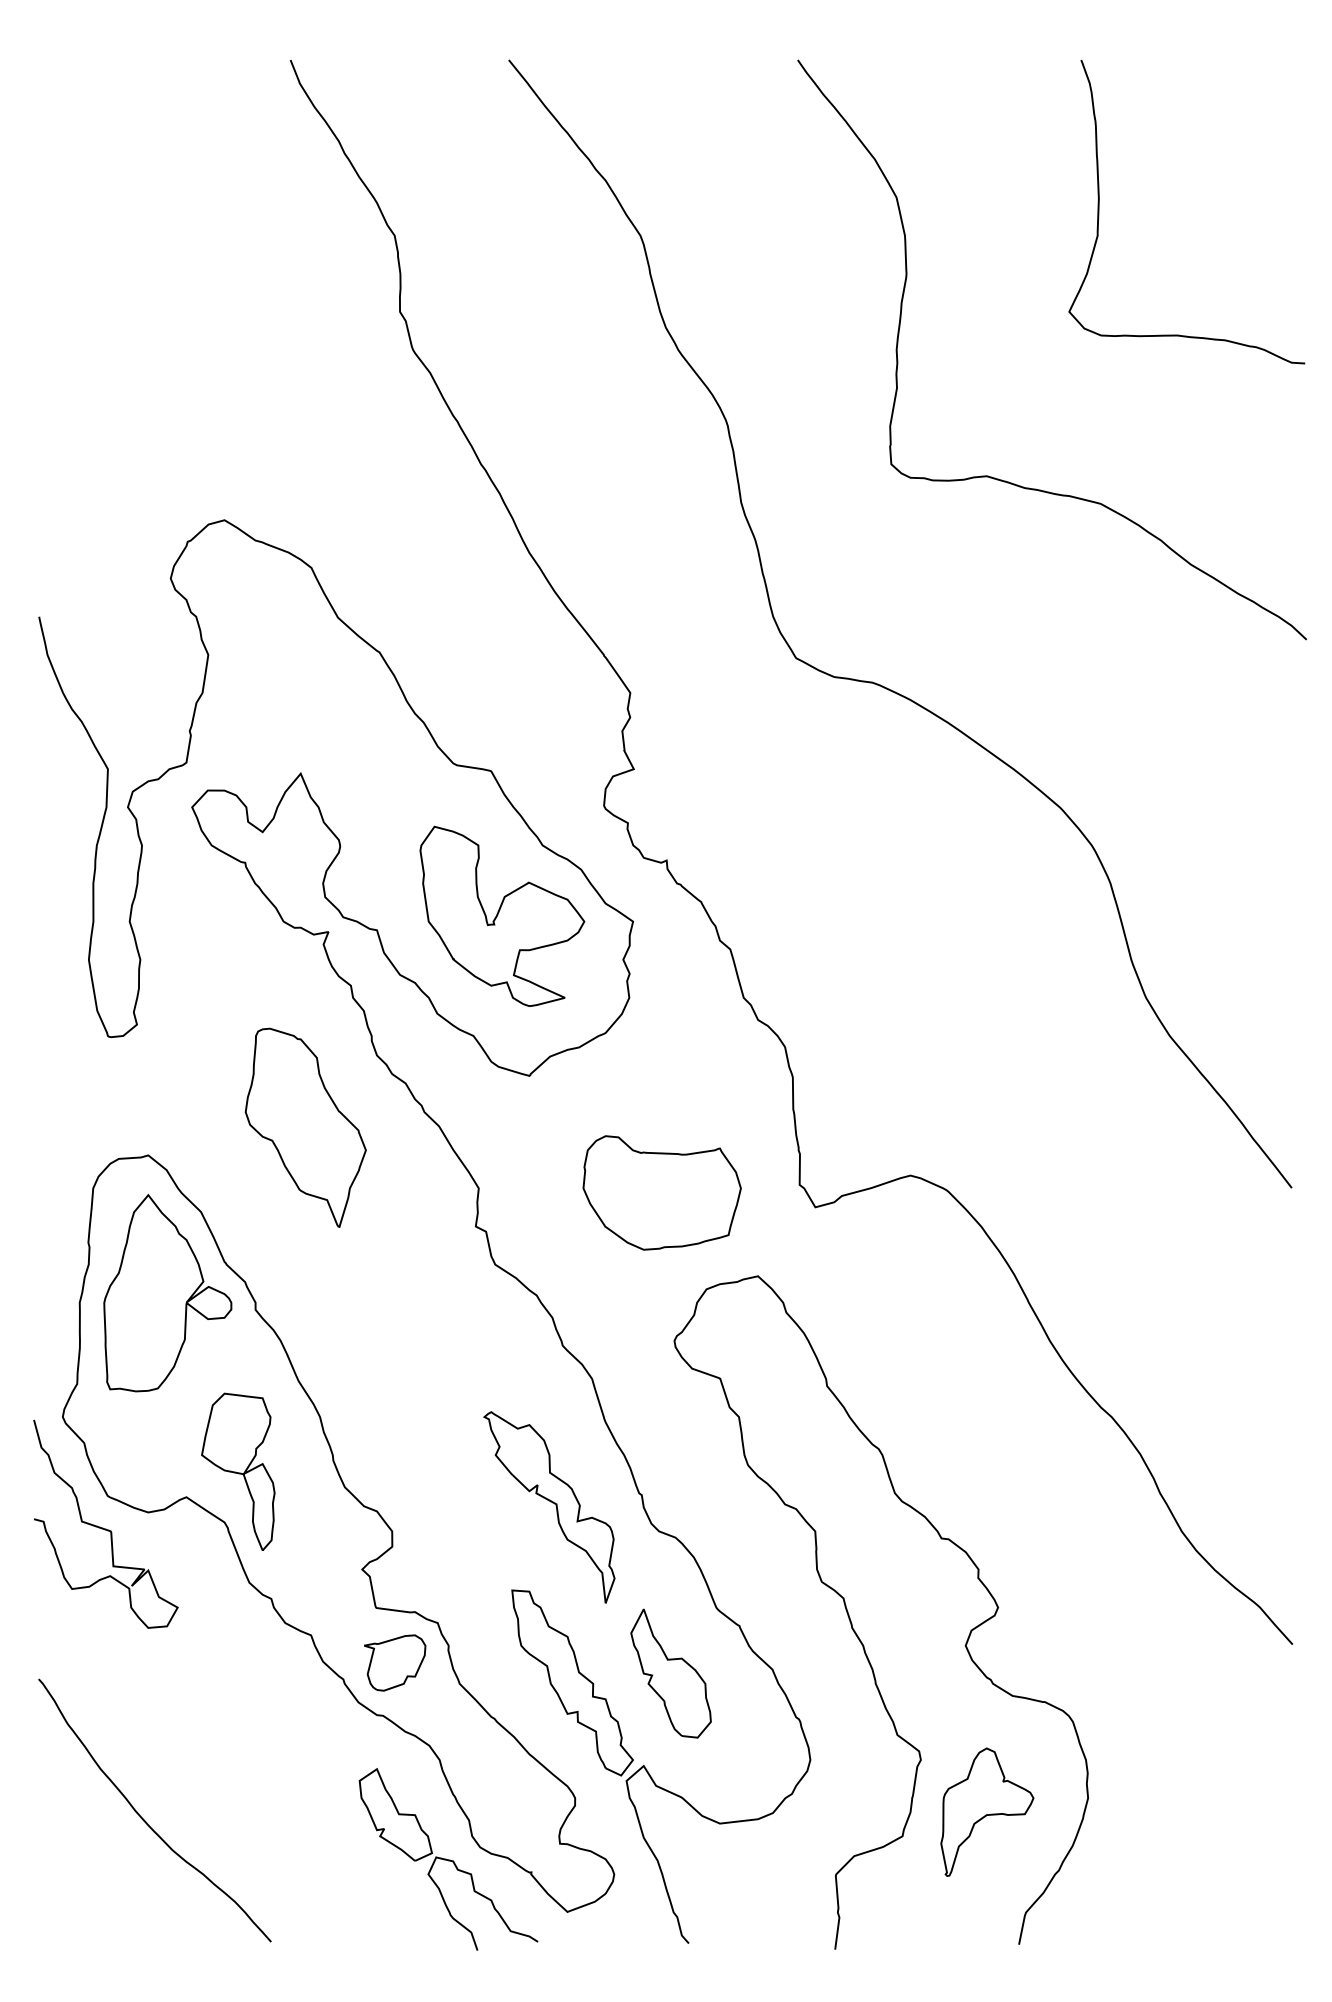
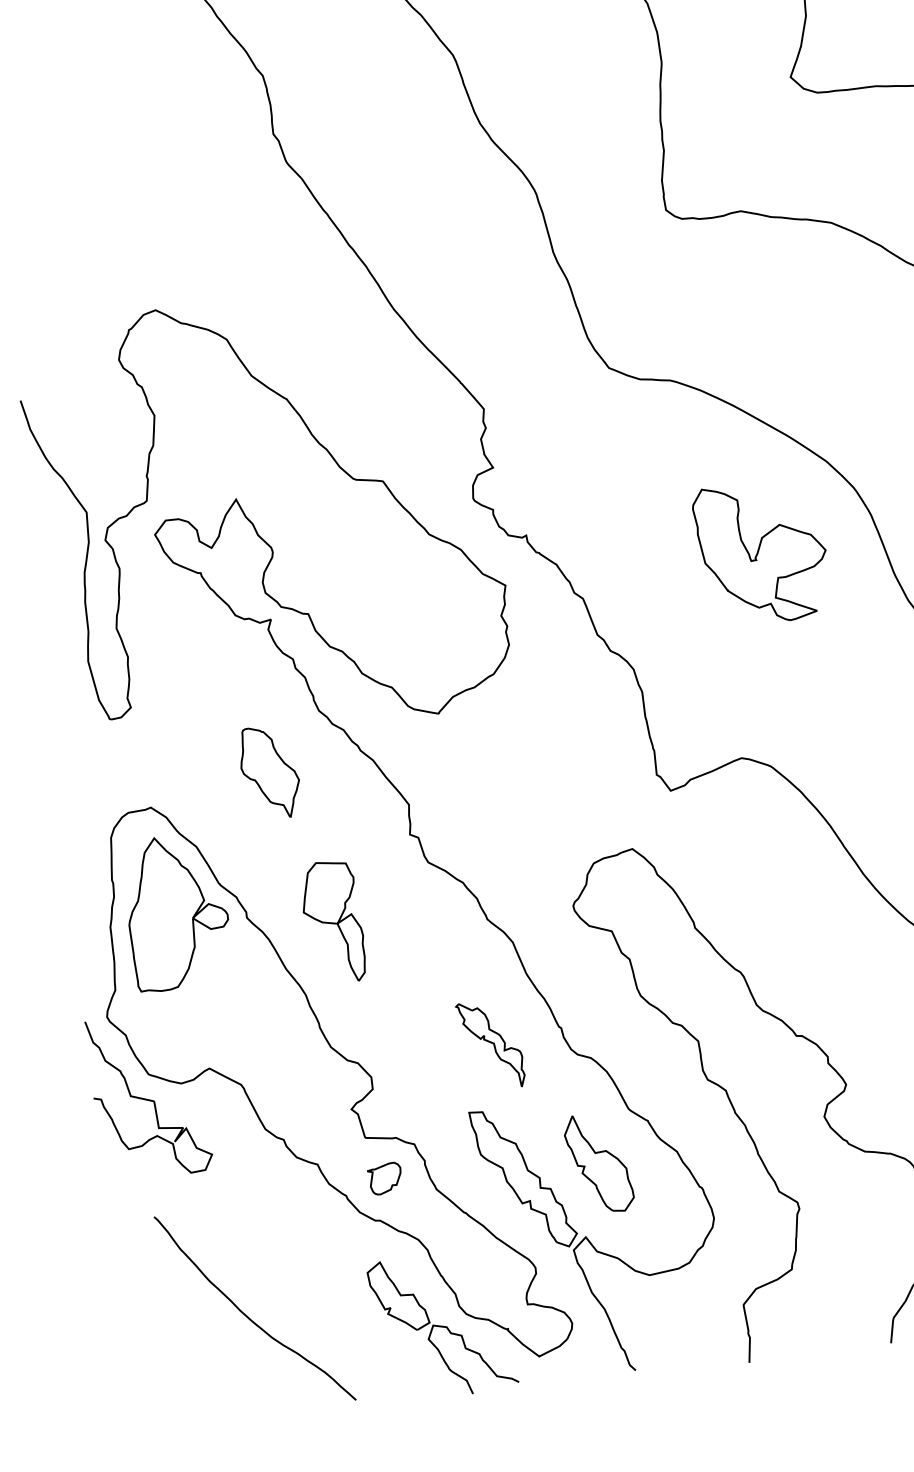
part: (502, 915) -> (761, 552), moved
part: (305, 1127) -> (269, 772), size x0.6
part: (661, 1192) -> (550, 792), removed
part: (238, 1471) -> (333, 922), moved
part: (549, 1507) -> (490, 1045), size x0.6
part: (395, 1662) -> (385, 1178), size x0.7
part: (987, 1811) -> (855, 1243), removed
curve: (144, 1819) -> (247, 1316), moved

